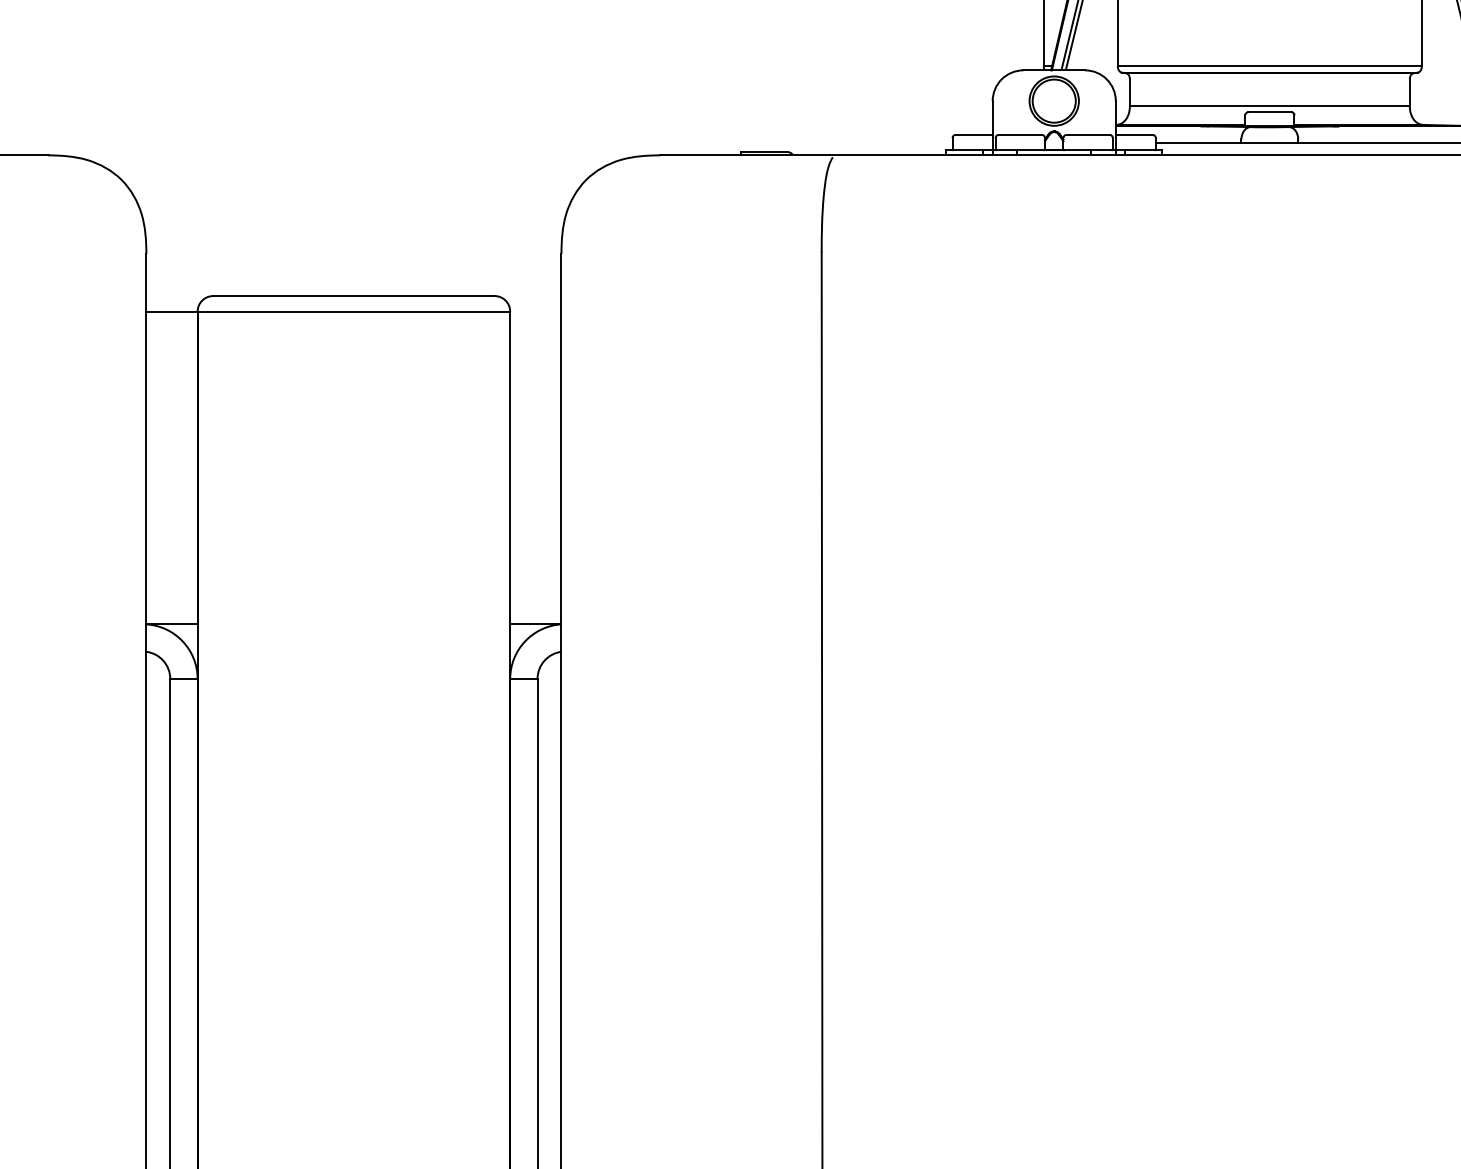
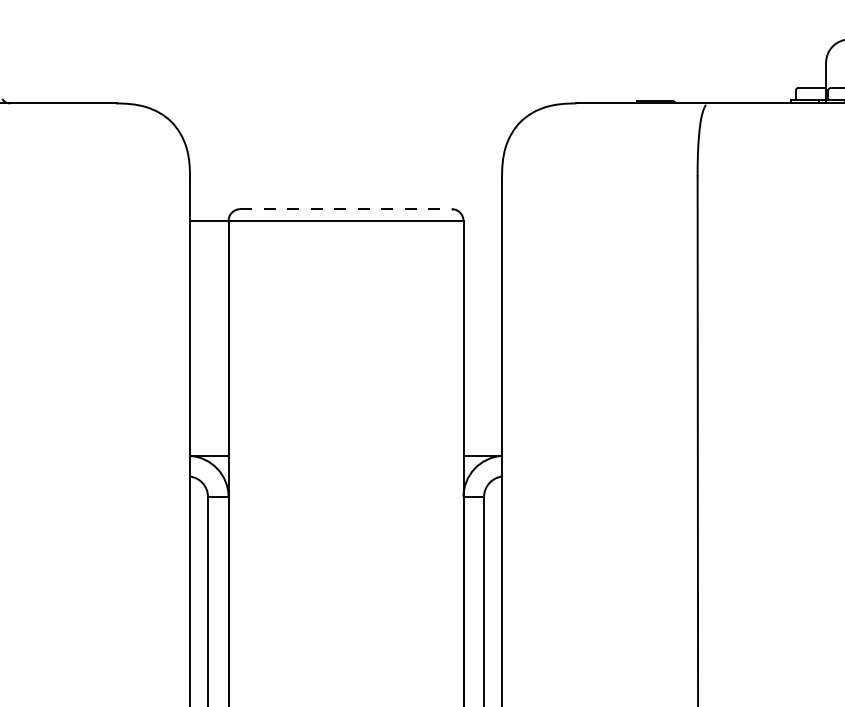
line: (353, 296) -> (345, 209), solid -> dashed

